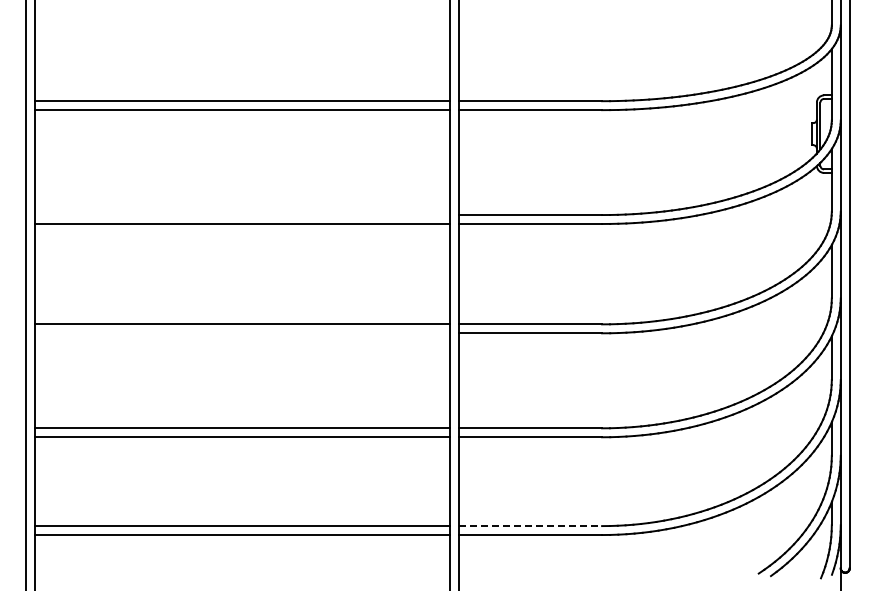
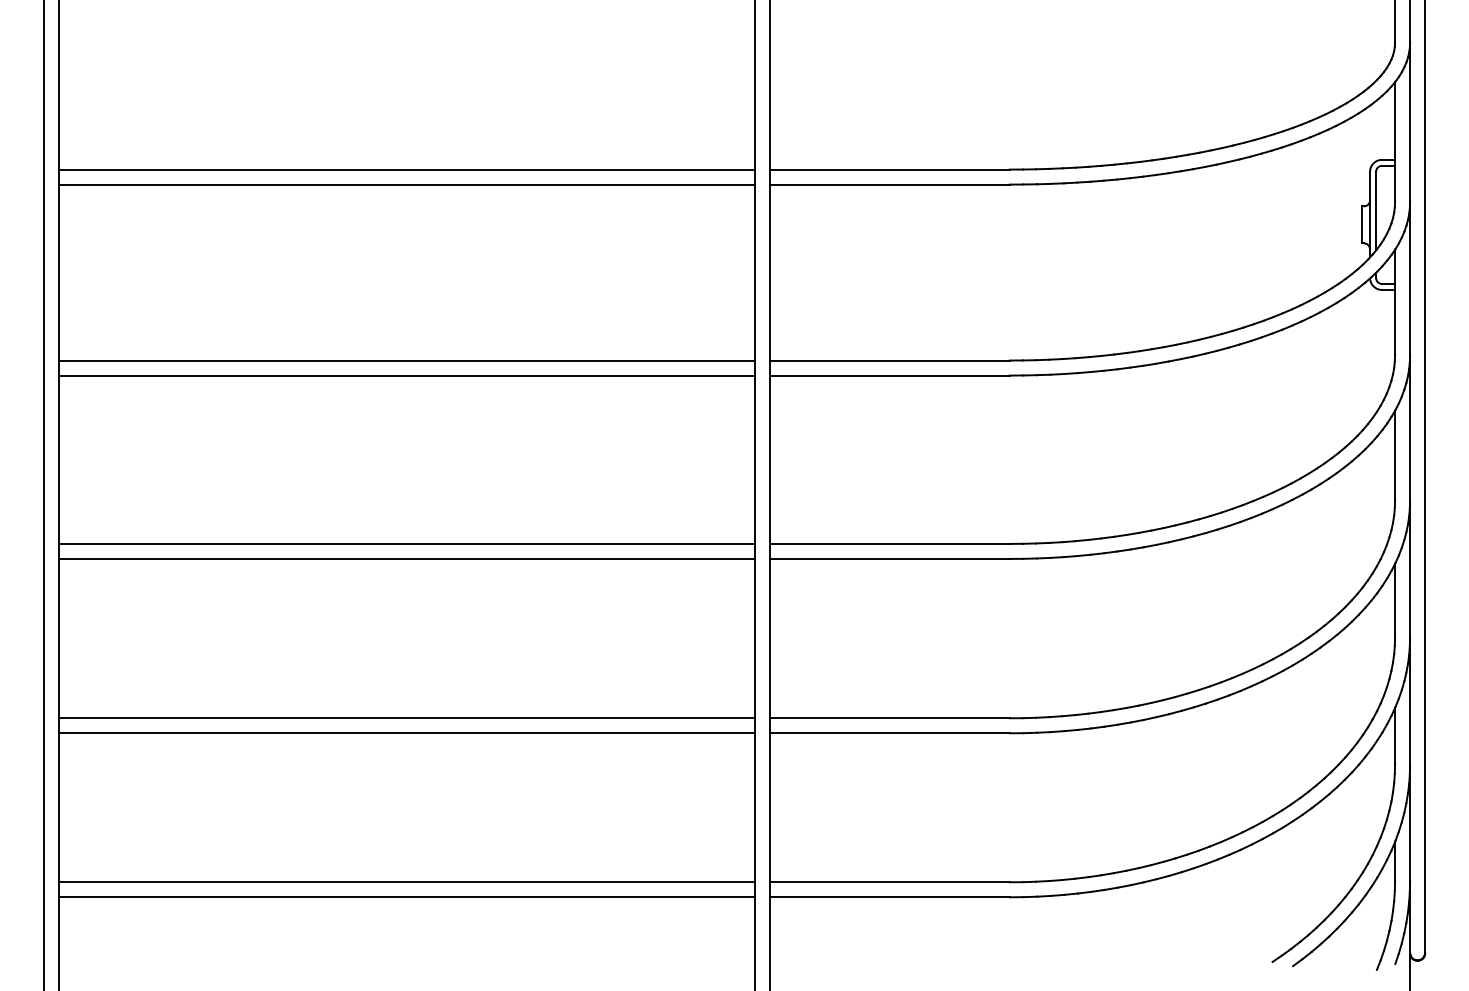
line: (242, 215) -> (406, 361), added
line: (242, 333) -> (406, 559), added
line: (530, 526) -> (889, 882), dashed -> solid

